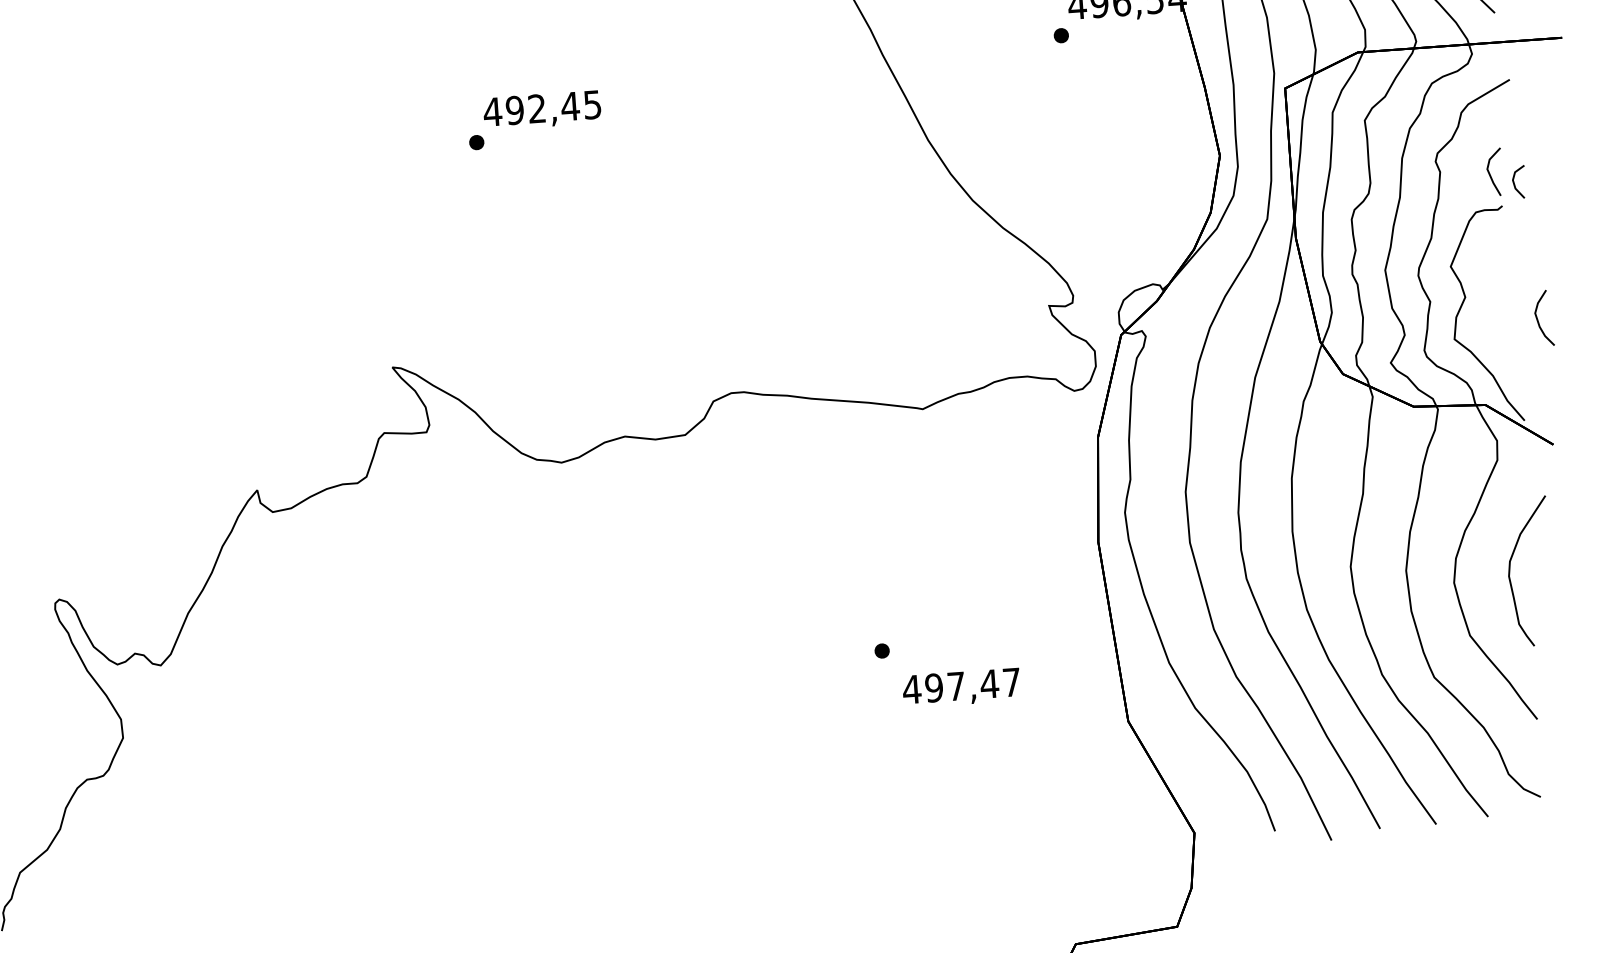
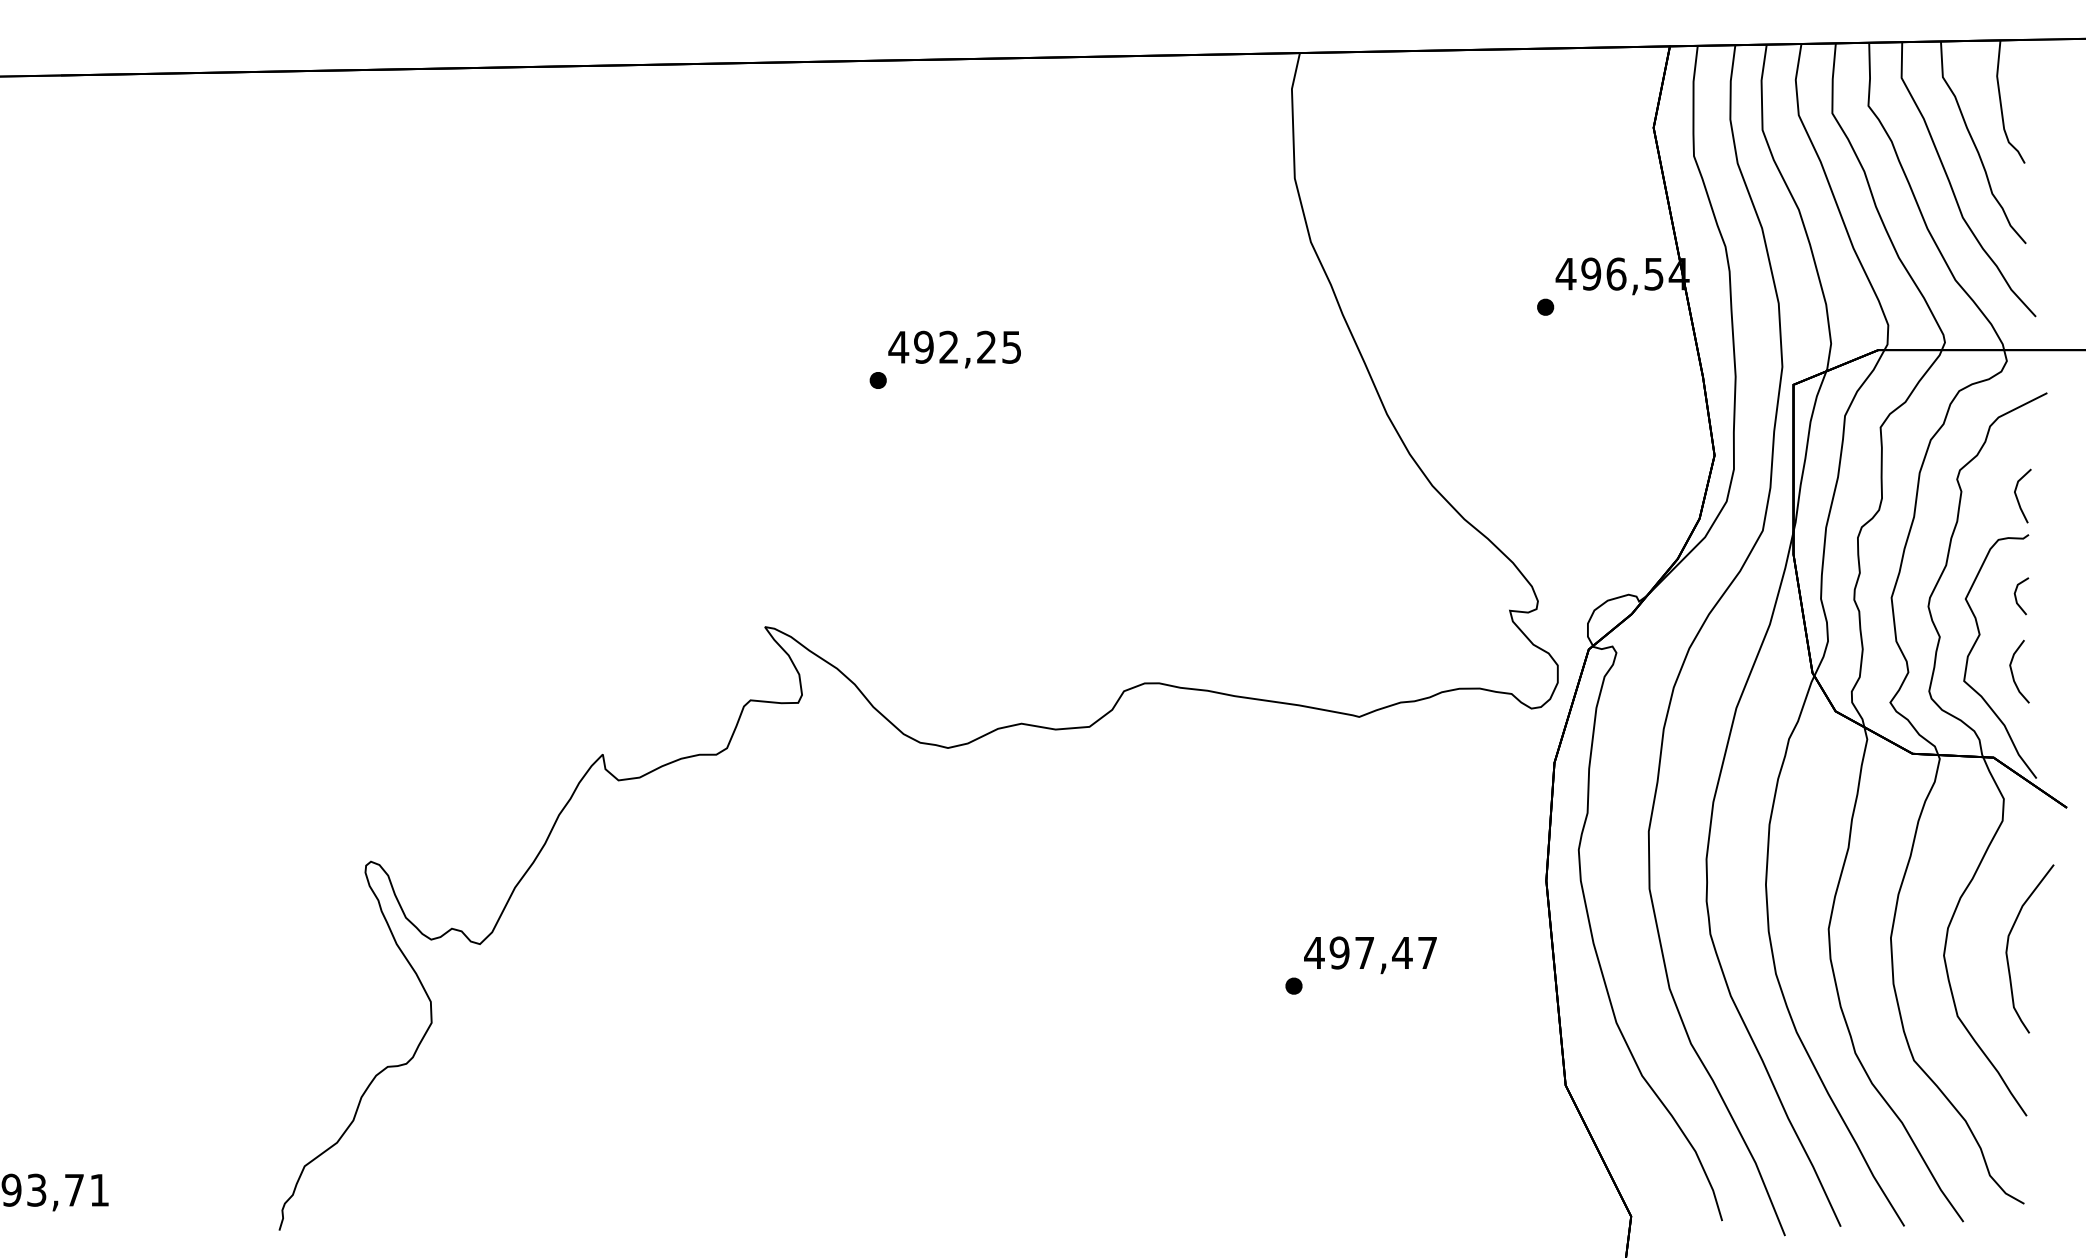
text: (570, 105) -> (986, 346), 492,45 -> 492,25
line: (1514, 182) -> (2016, 596), moved
curve: (1538, 320) -> (2013, 673), moved
text: (961, 688) -> (1370, 955), moved

